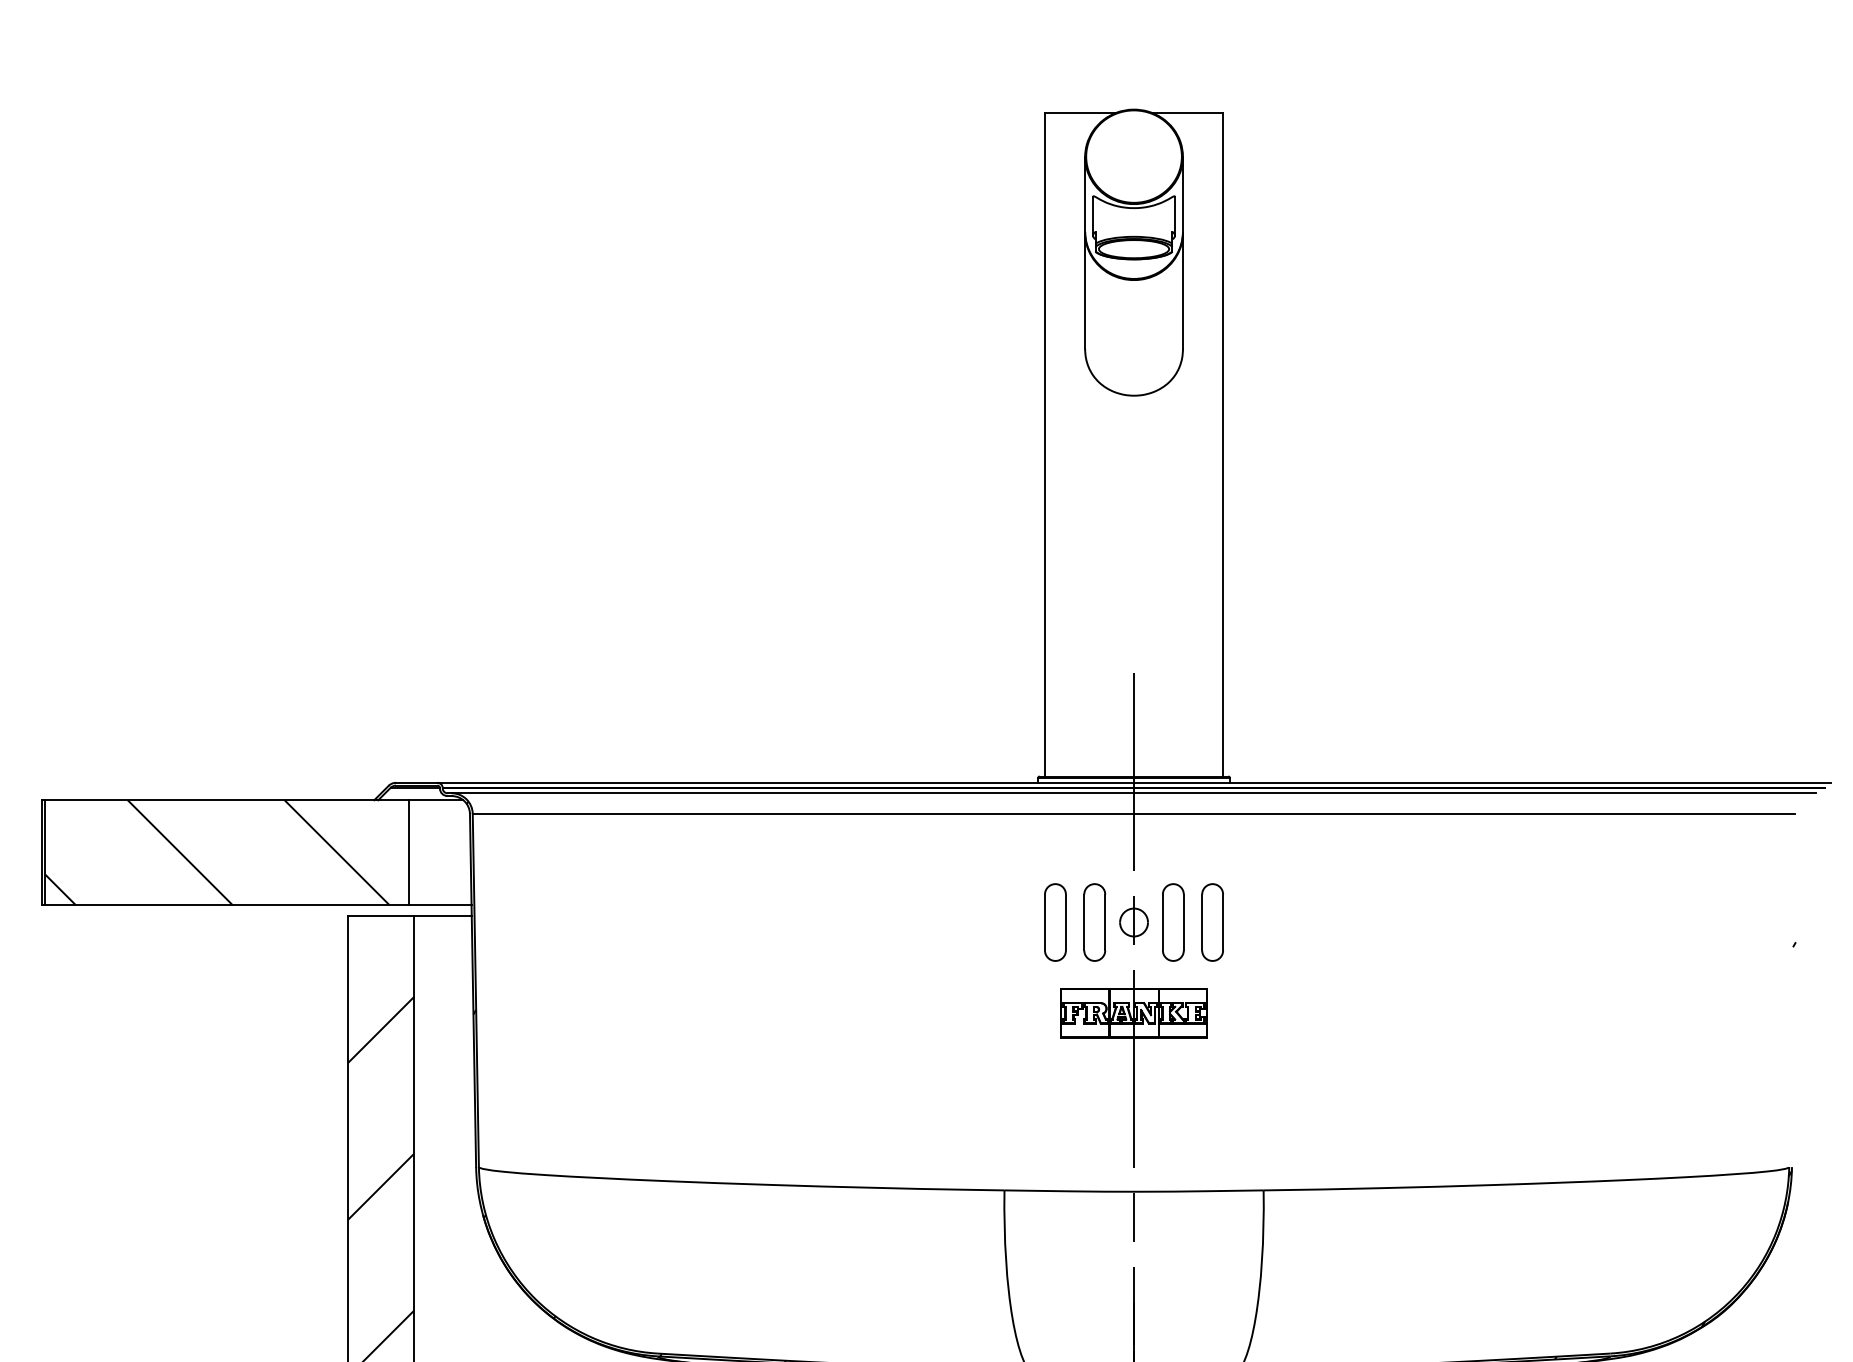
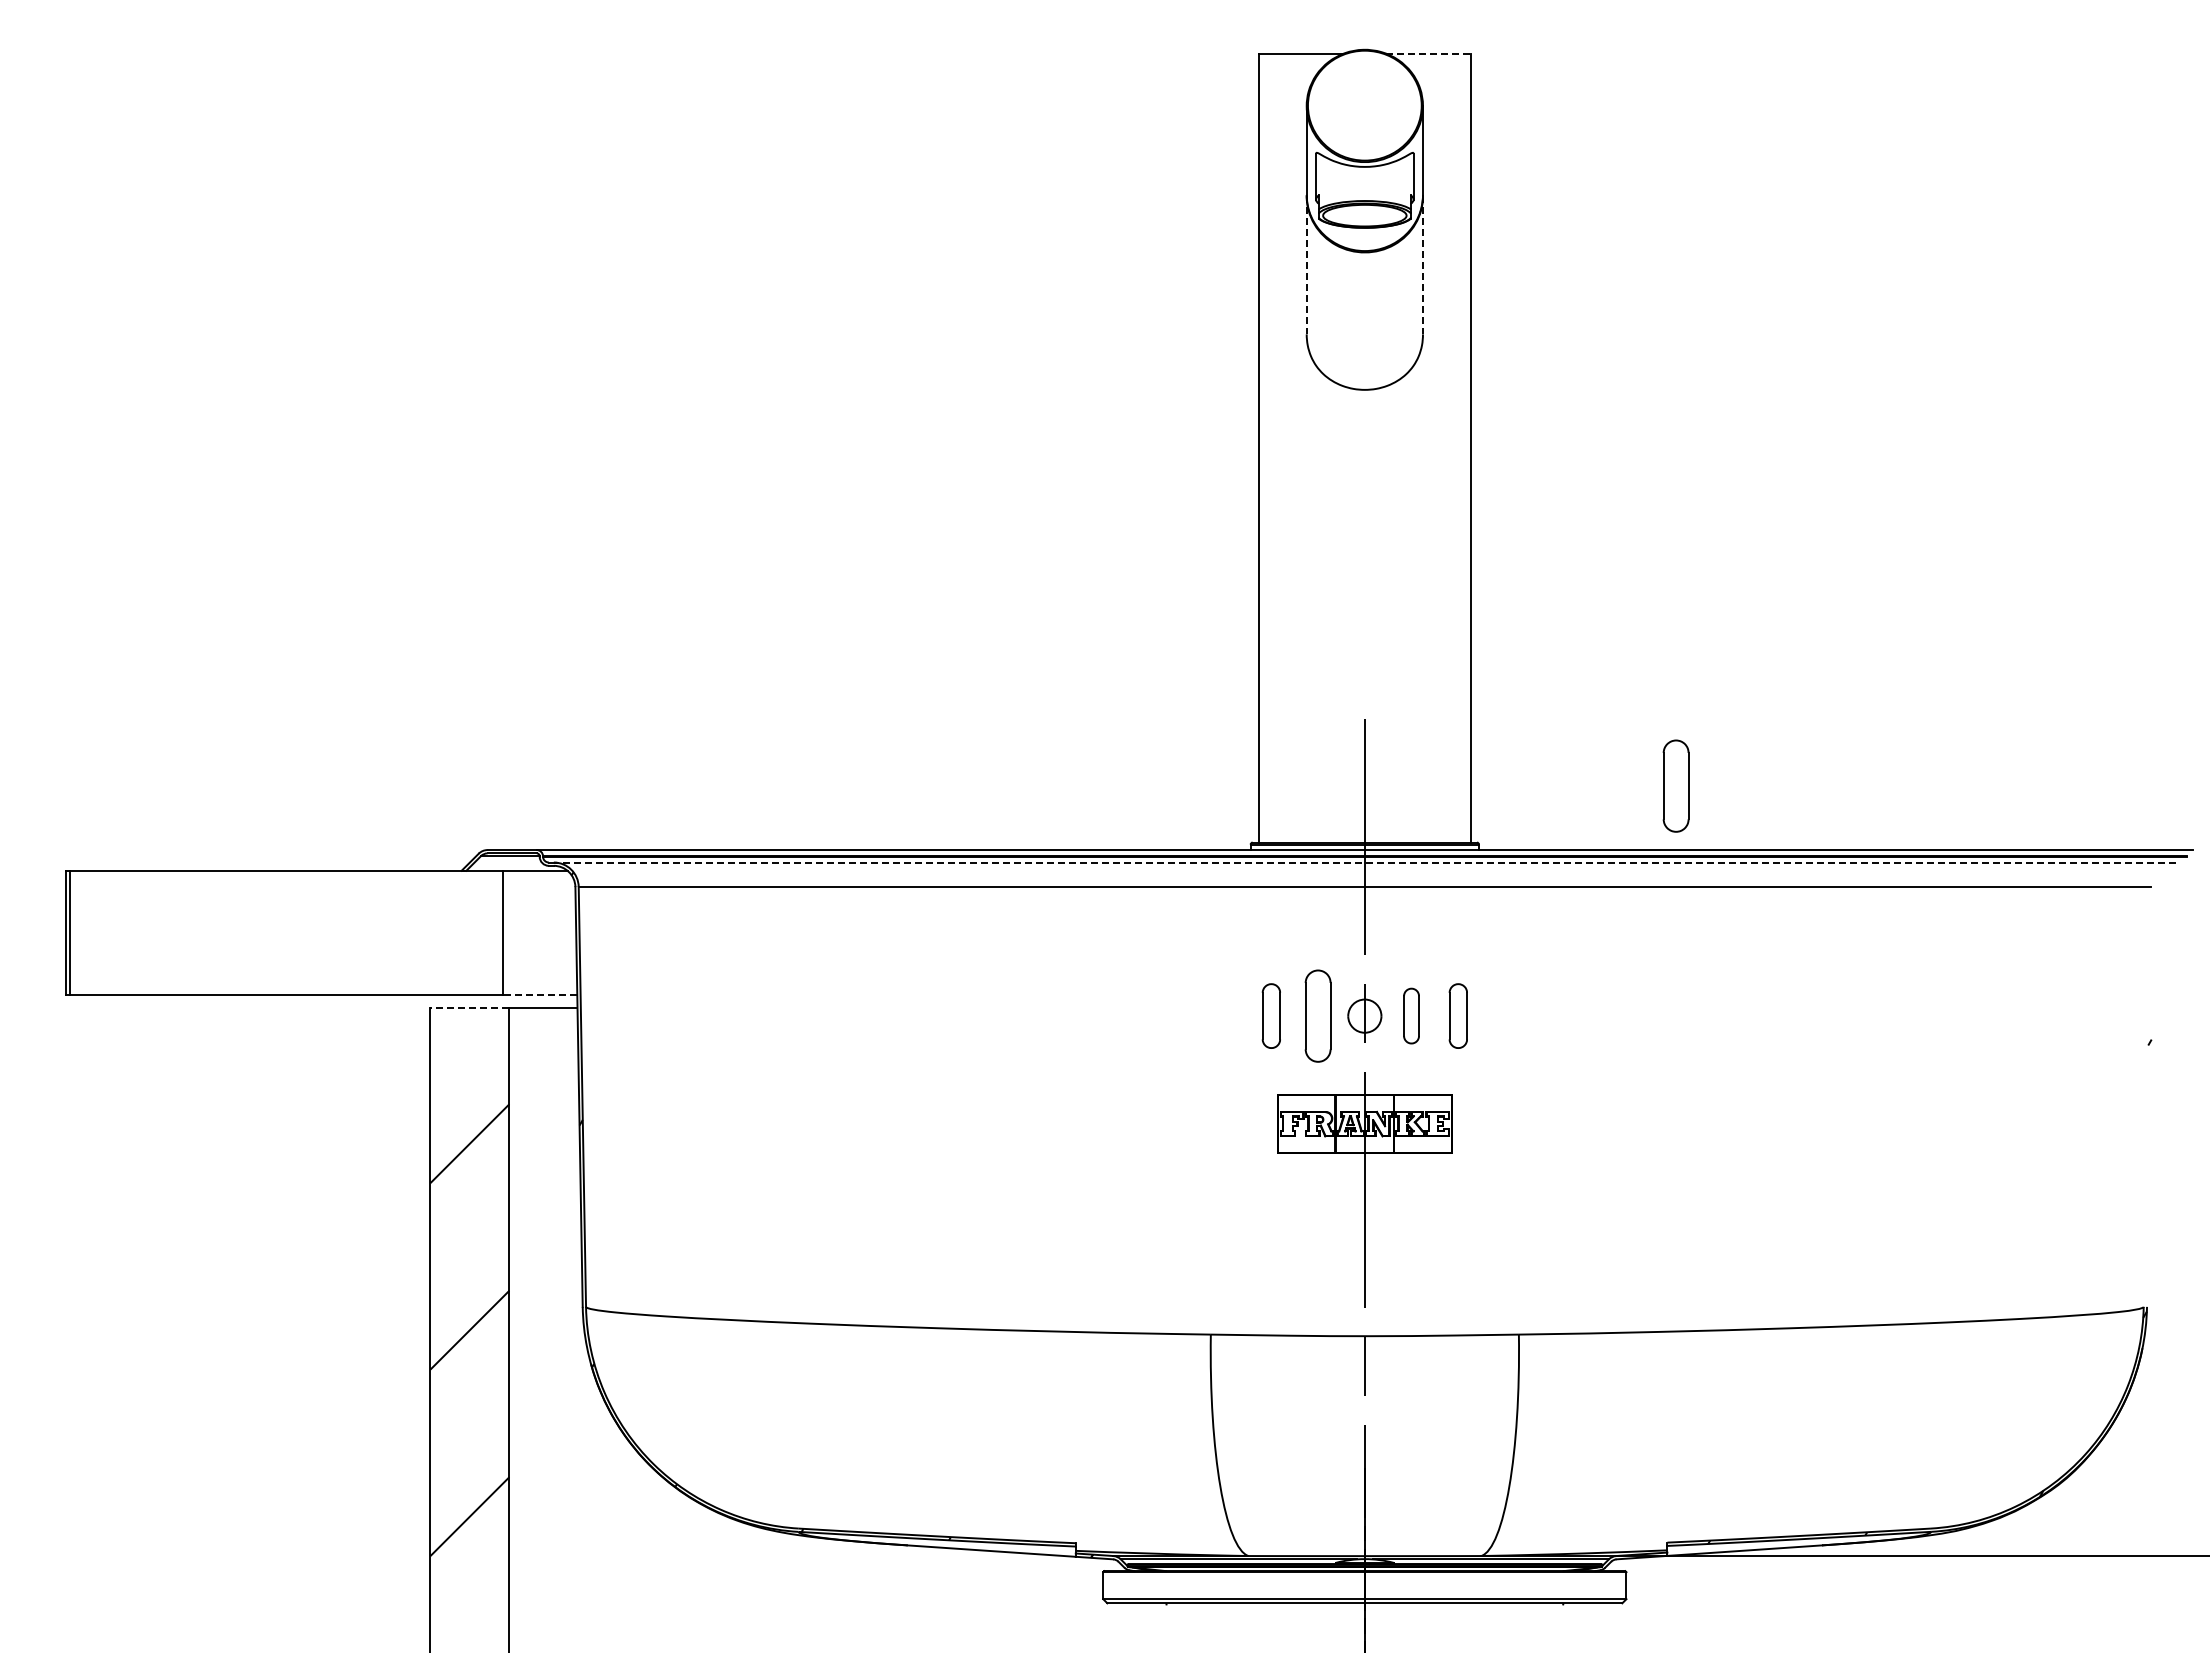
line: (1187, 112) -> (1428, 53), solid -> dashed
line: (1084, 291) -> (1306, 265), solid -> dashed
line: (1182, 291) -> (1422, 265), solid -> dashed
part: (1395, 728) -> (1675, 785), added
line: (1133, 793) -> (1364, 862), solid -> dashed
hatch: (216, 852) -> (274, 932), removed
line: (439, 905) -> (539, 995), solid -> dashed
line: (380, 915) -> (469, 1007), solid -> dashed
part: (1055, 921) -> (1271, 1015), size x0.7
part: (1173, 921) -> (1411, 1015), size x0.6
part: (1212, 921) -> (1458, 1015), size x0.7

